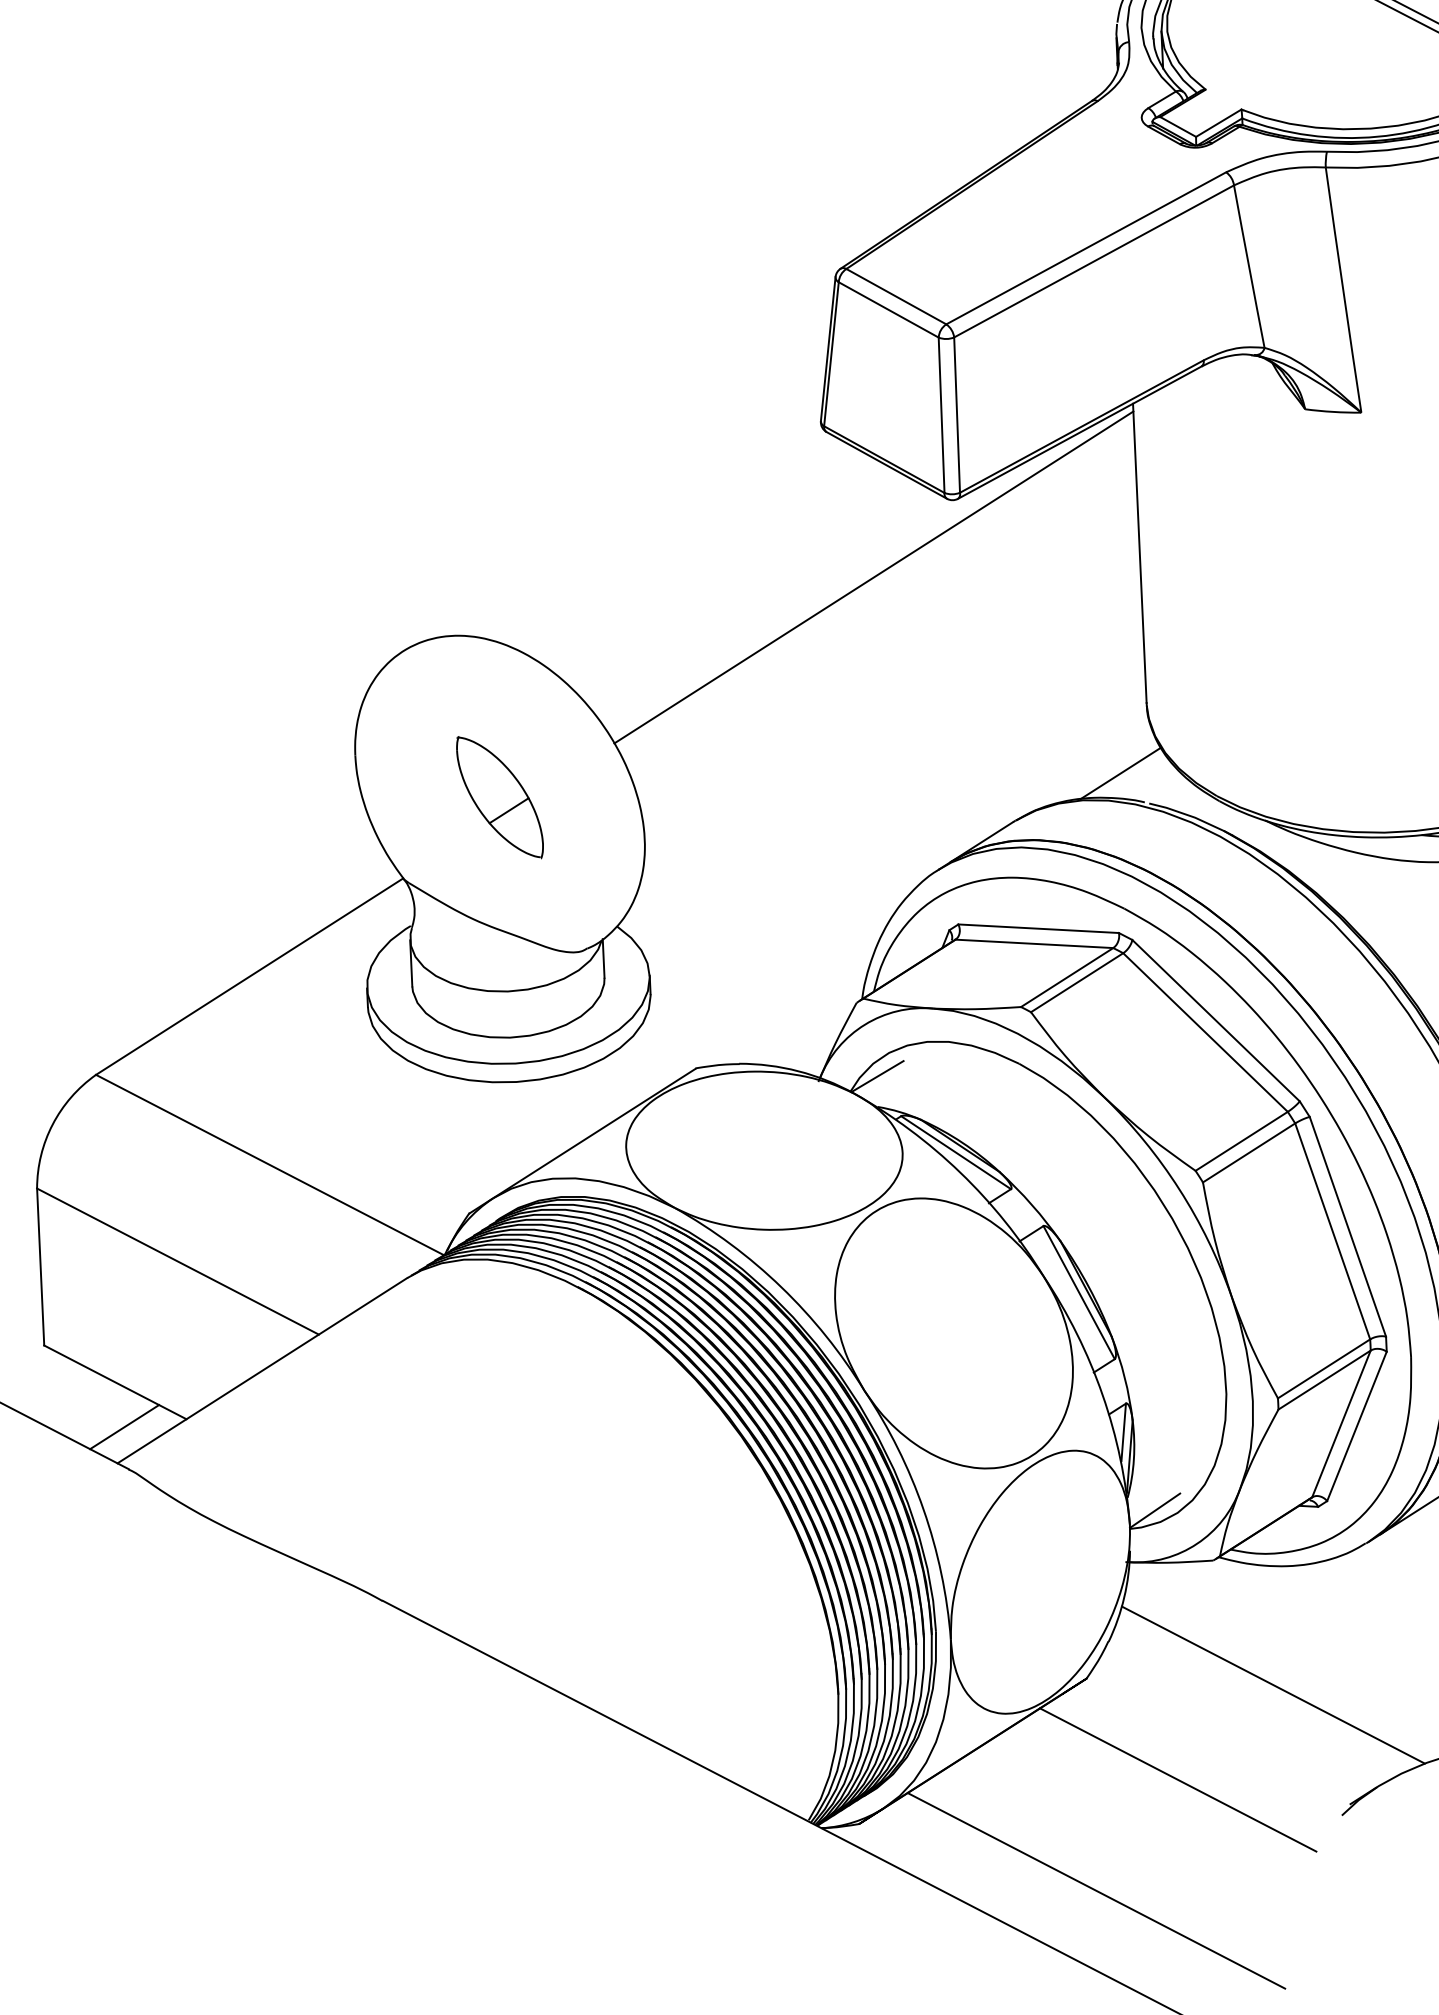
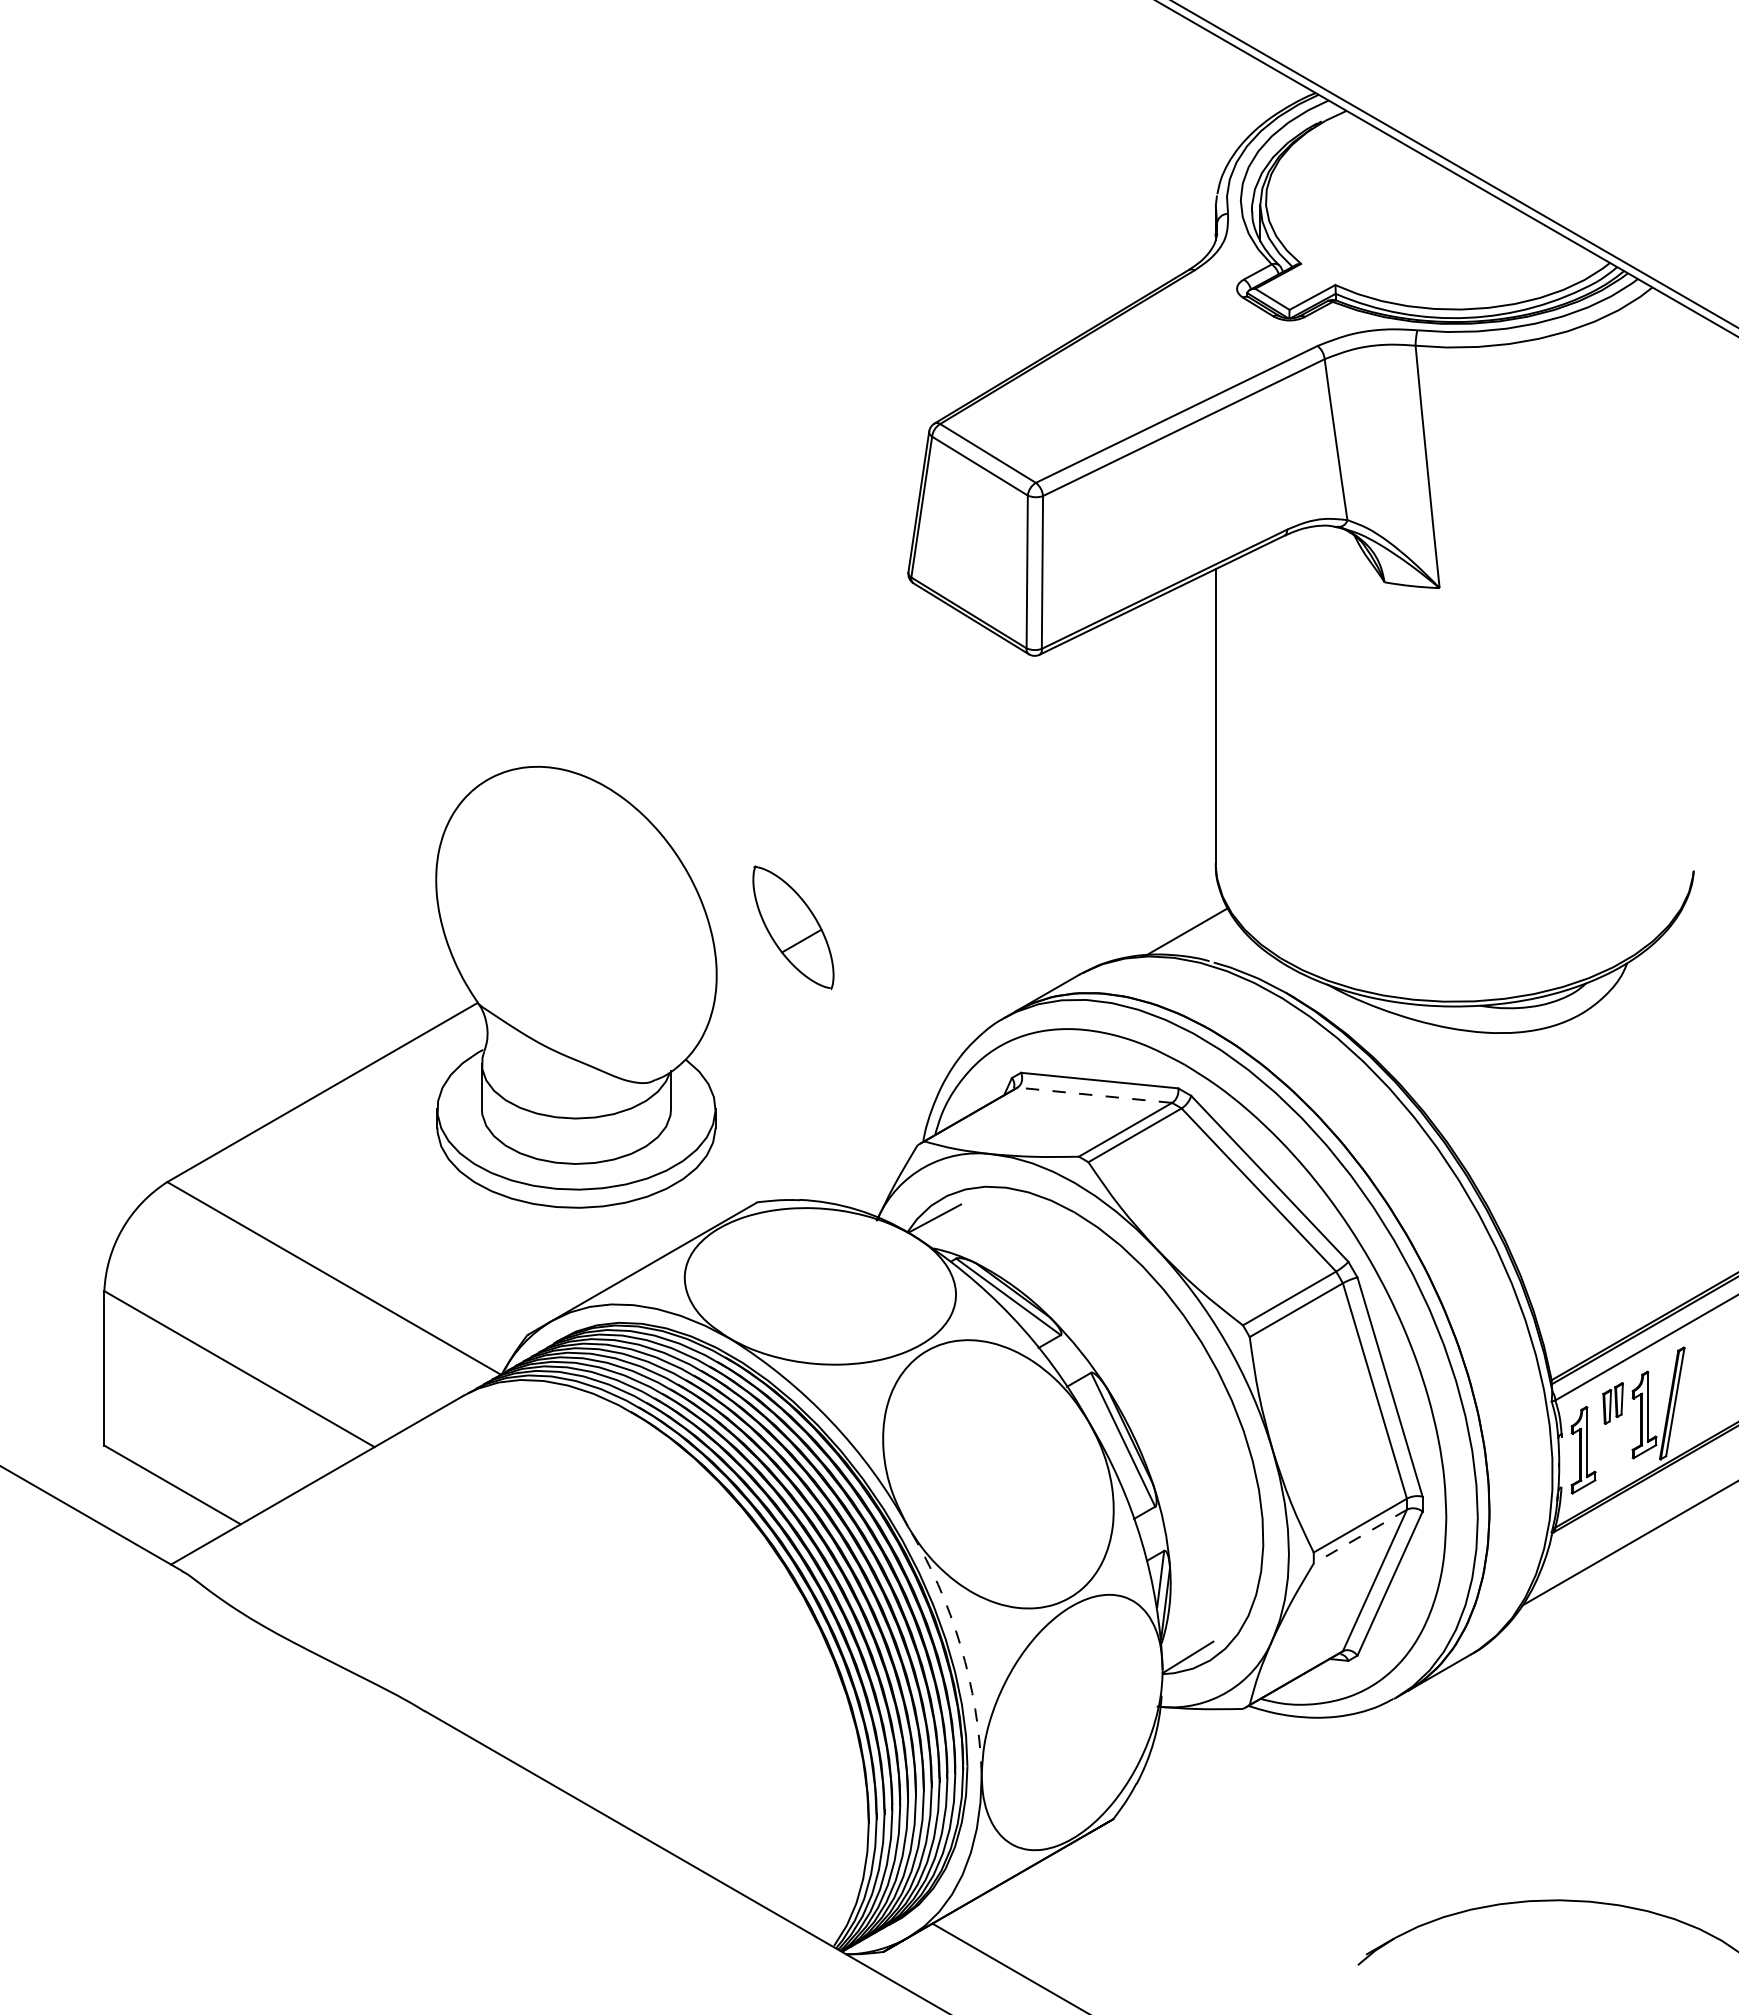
line: (873, 576) -> (953, 727), removed
part: (500, 797) -> (793, 927), moved
line: (1034, 944) -> (1094, 1095), solid -> dashed
line: (1324, 1379) -> (1360, 1536), solid -> dashed
line: (124, 1427) -> (179, 1529), removed
arc: (923, 1509) -> (960, 1645), solid -> dashed
line: (1273, 1684) -> (1296, 1833), removed
line: (1177, 1779) -> (1198, 1922), removed

